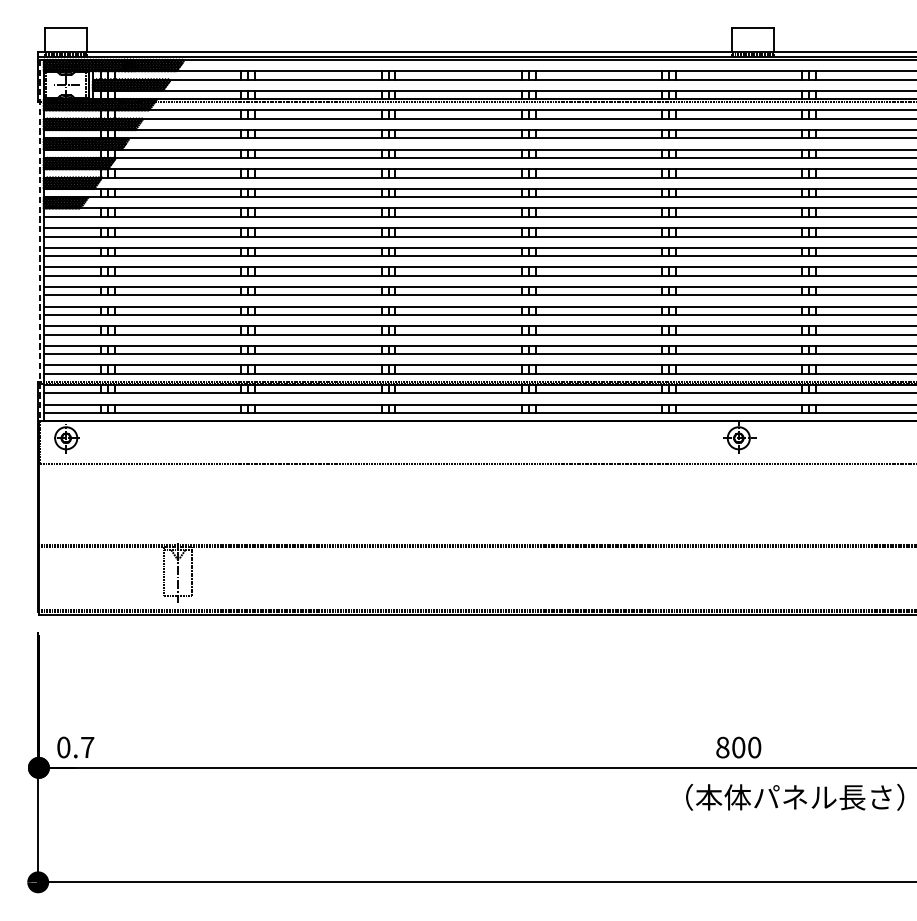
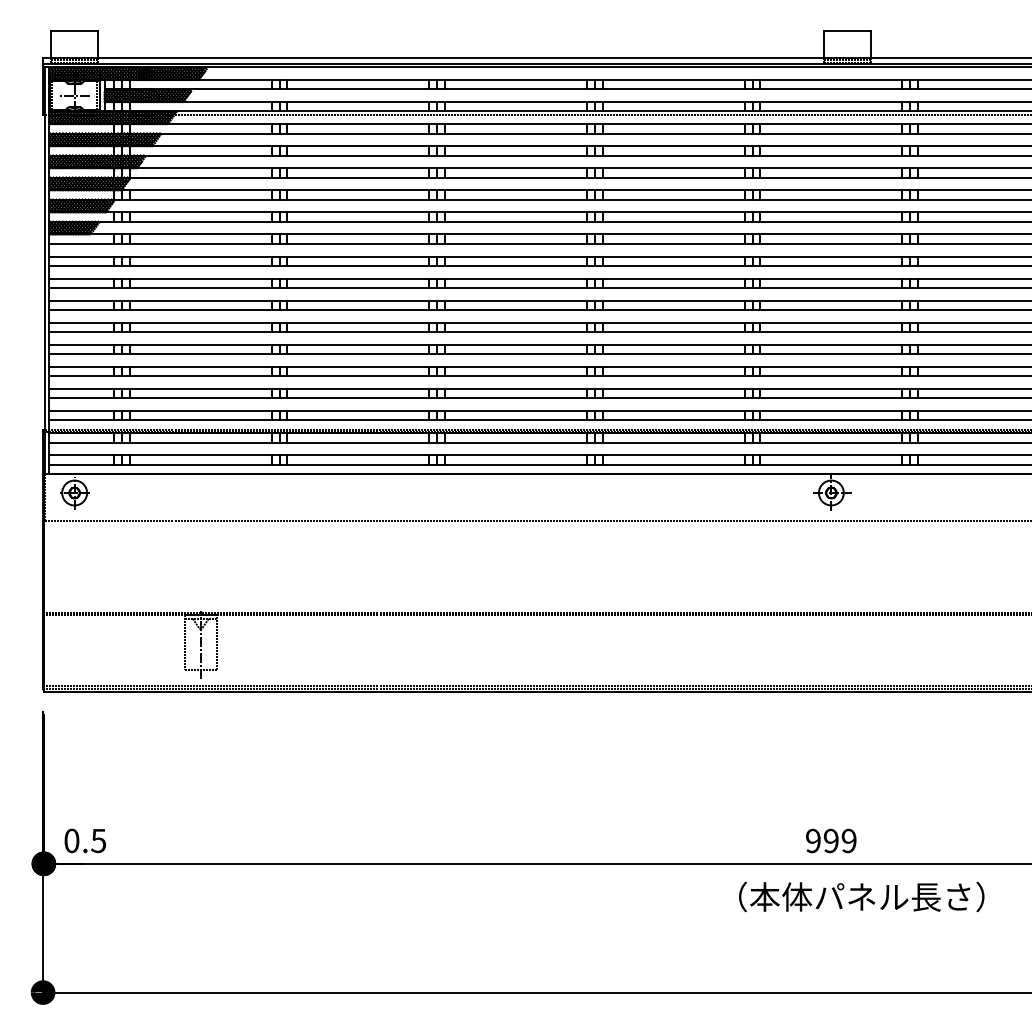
line: (39, 241) -> (44, 271), dashed -> solid
text: (738, 747) -> (831, 840), 800 -> 999
text: (87, 748) -> (98, 841), 0.7 -> 0.5
text: (794, 796) -> (861, 896), moved

